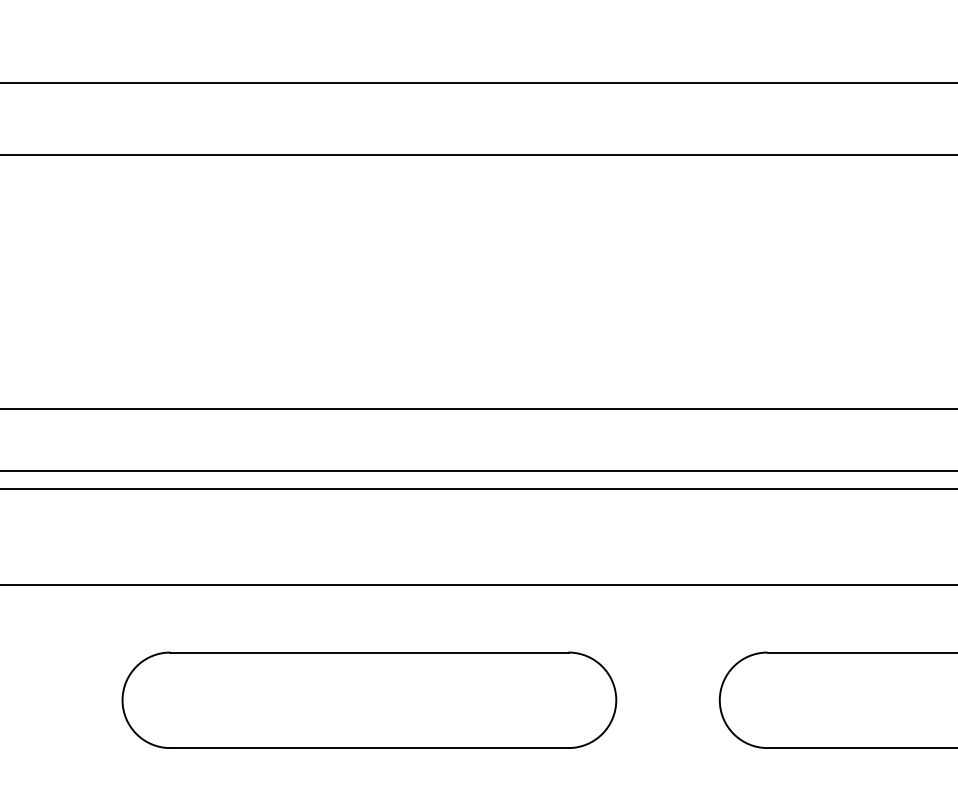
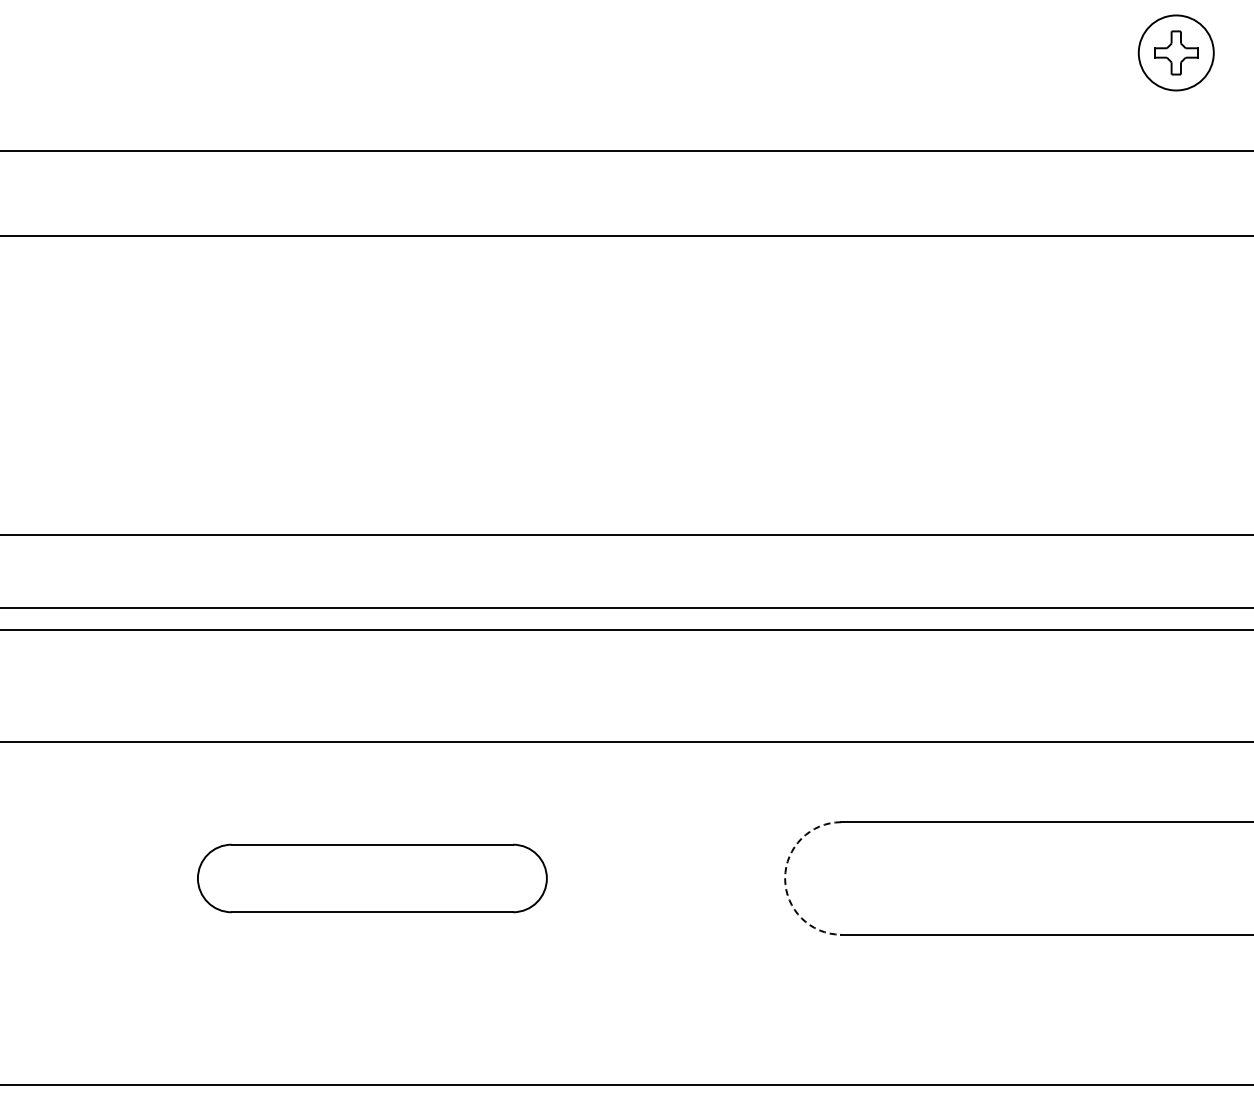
part: (369, 700) -> (372, 878), size x0.6
arc: (720, 700) -> (785, 878), solid -> dashed

